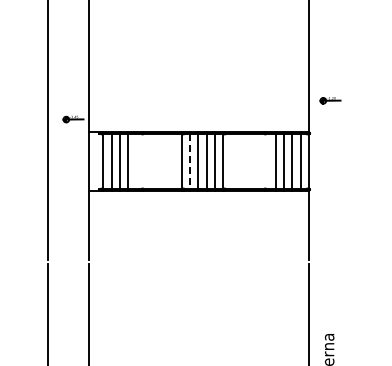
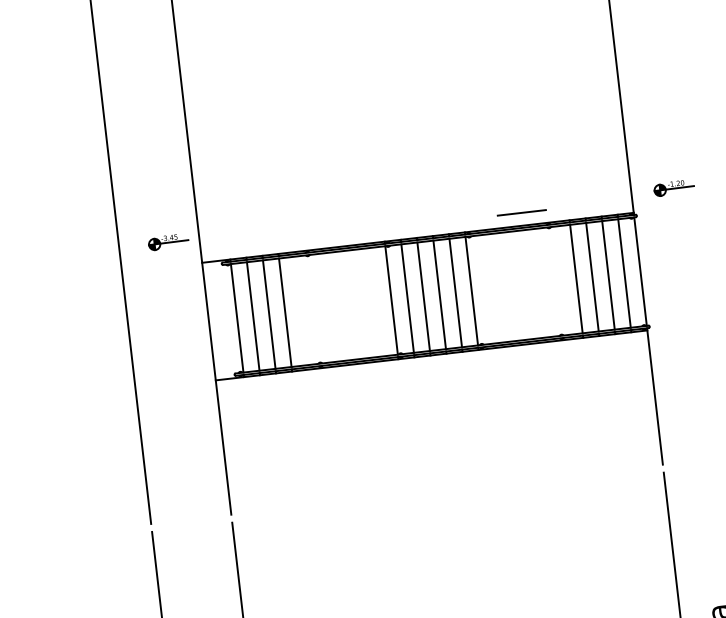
part: (330, 100) -> (674, 188), moved
line: (252, 125) -> (521, 213), added
line: (190, 161) -> (408, 298), dashed -> solid

